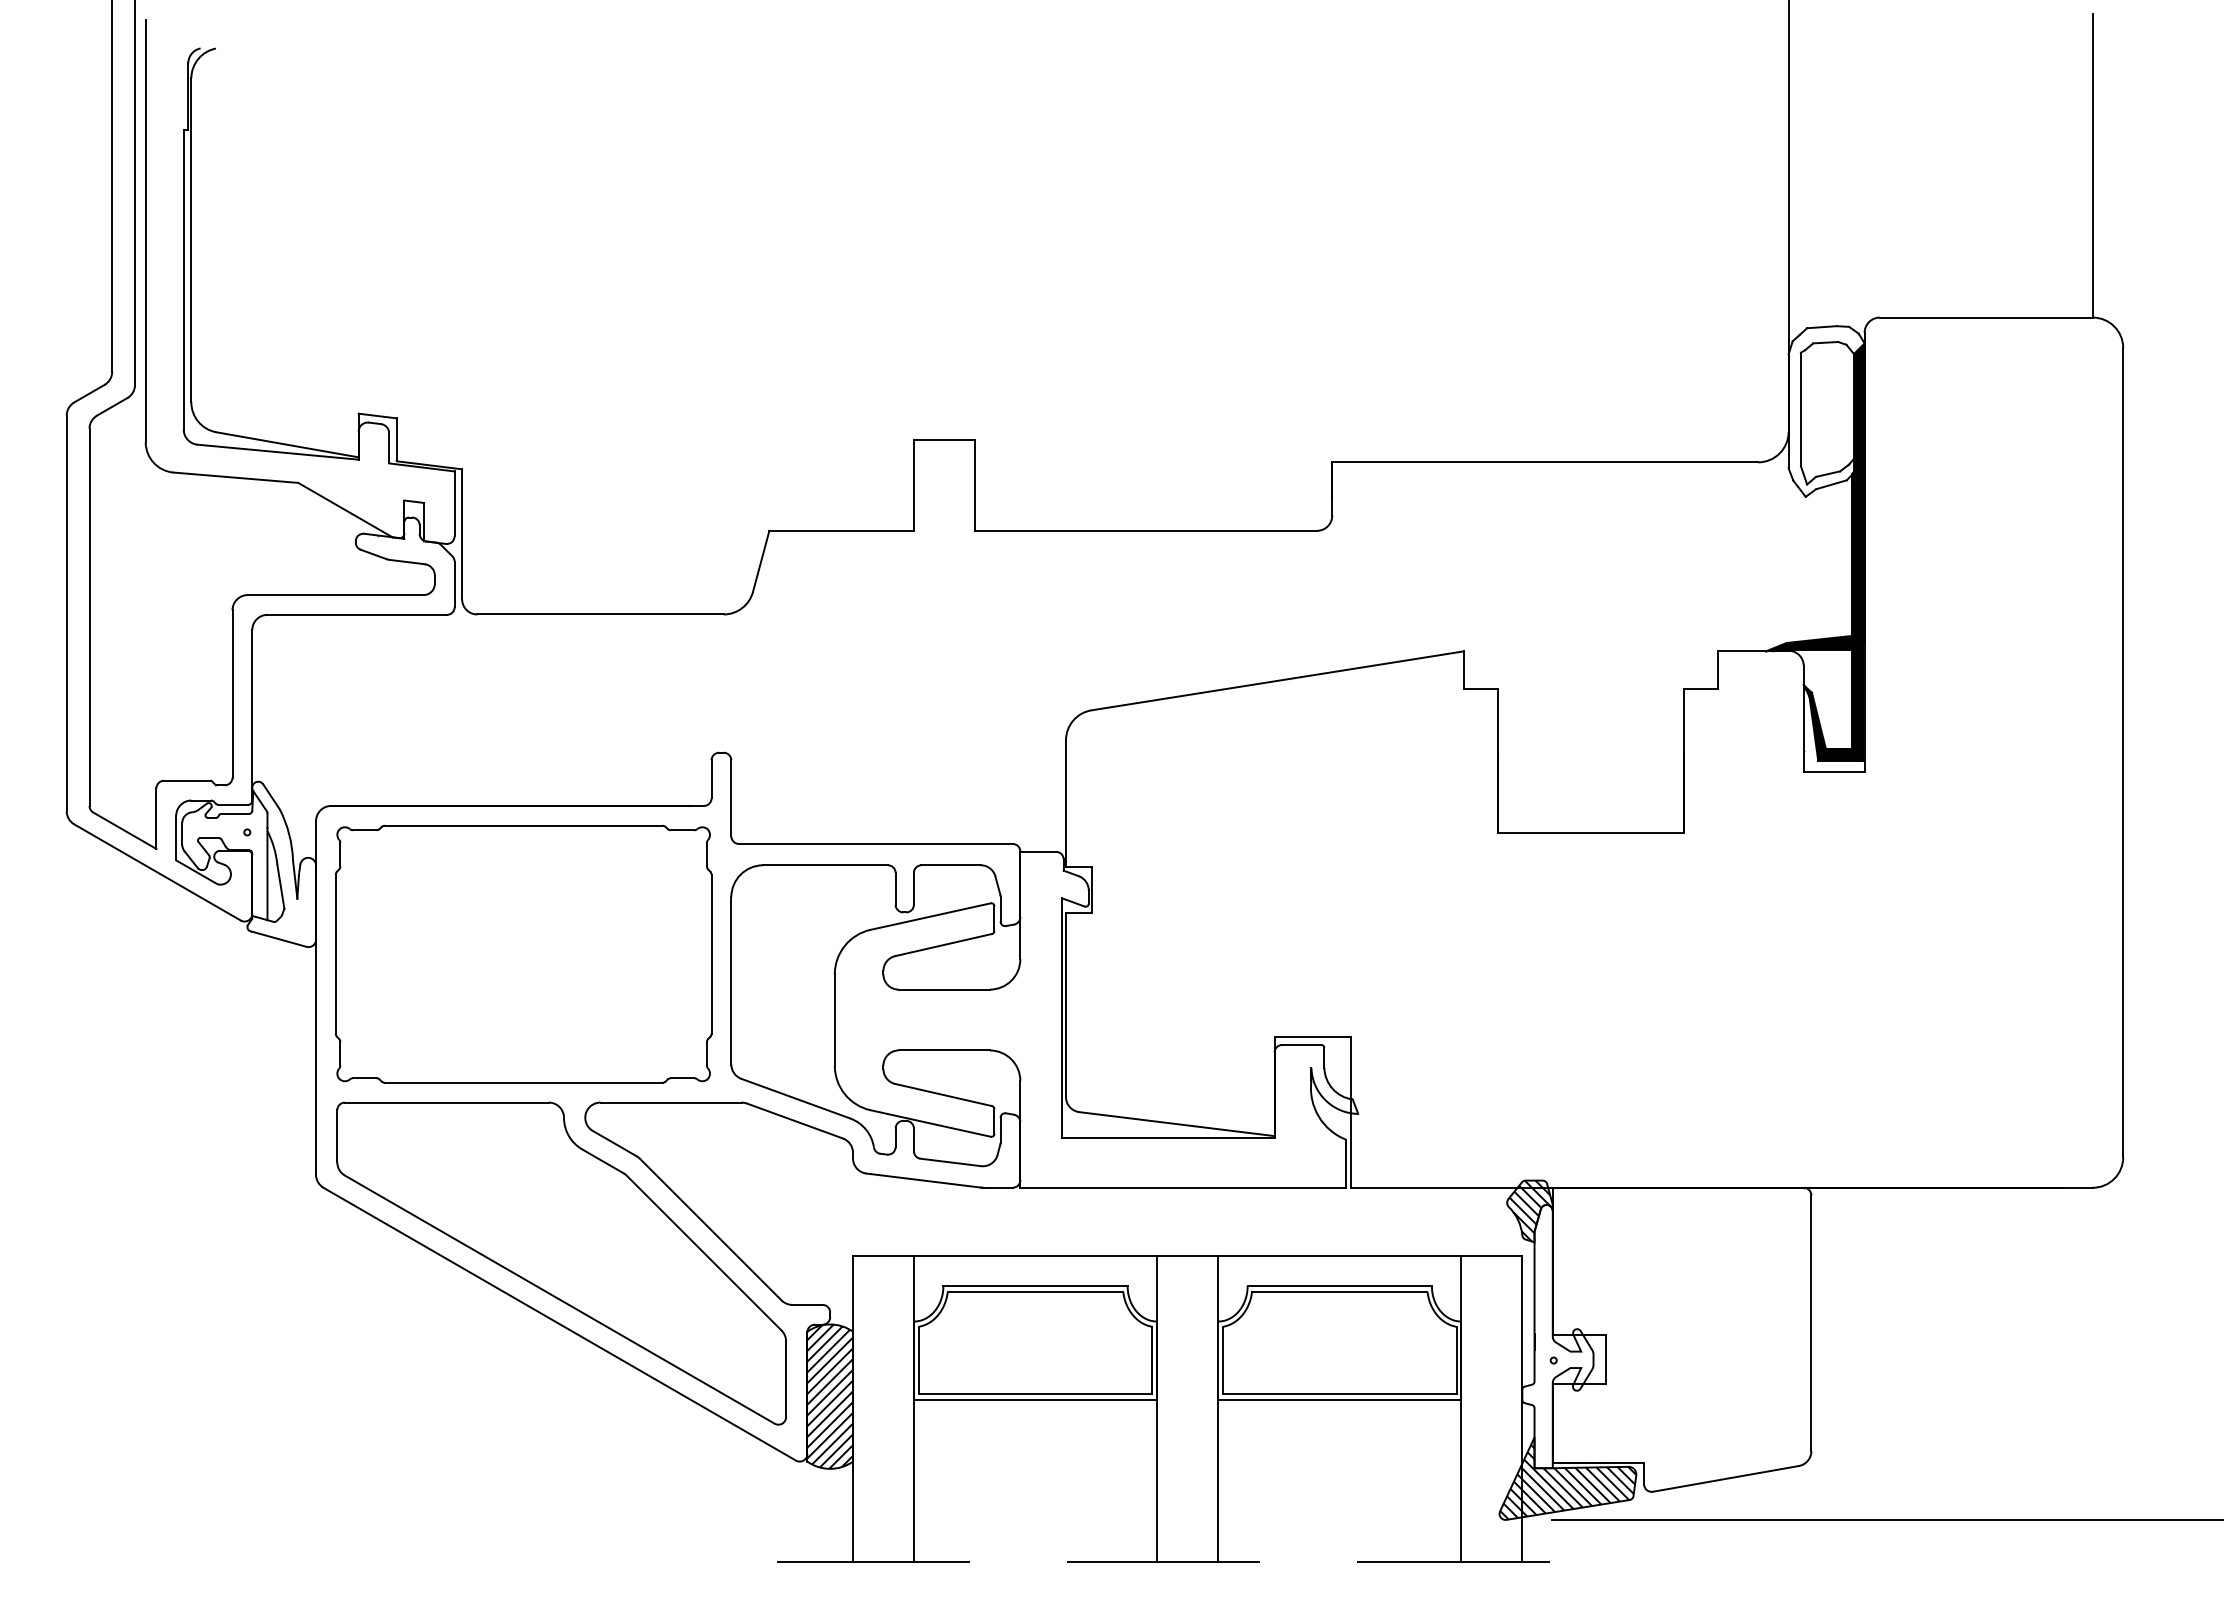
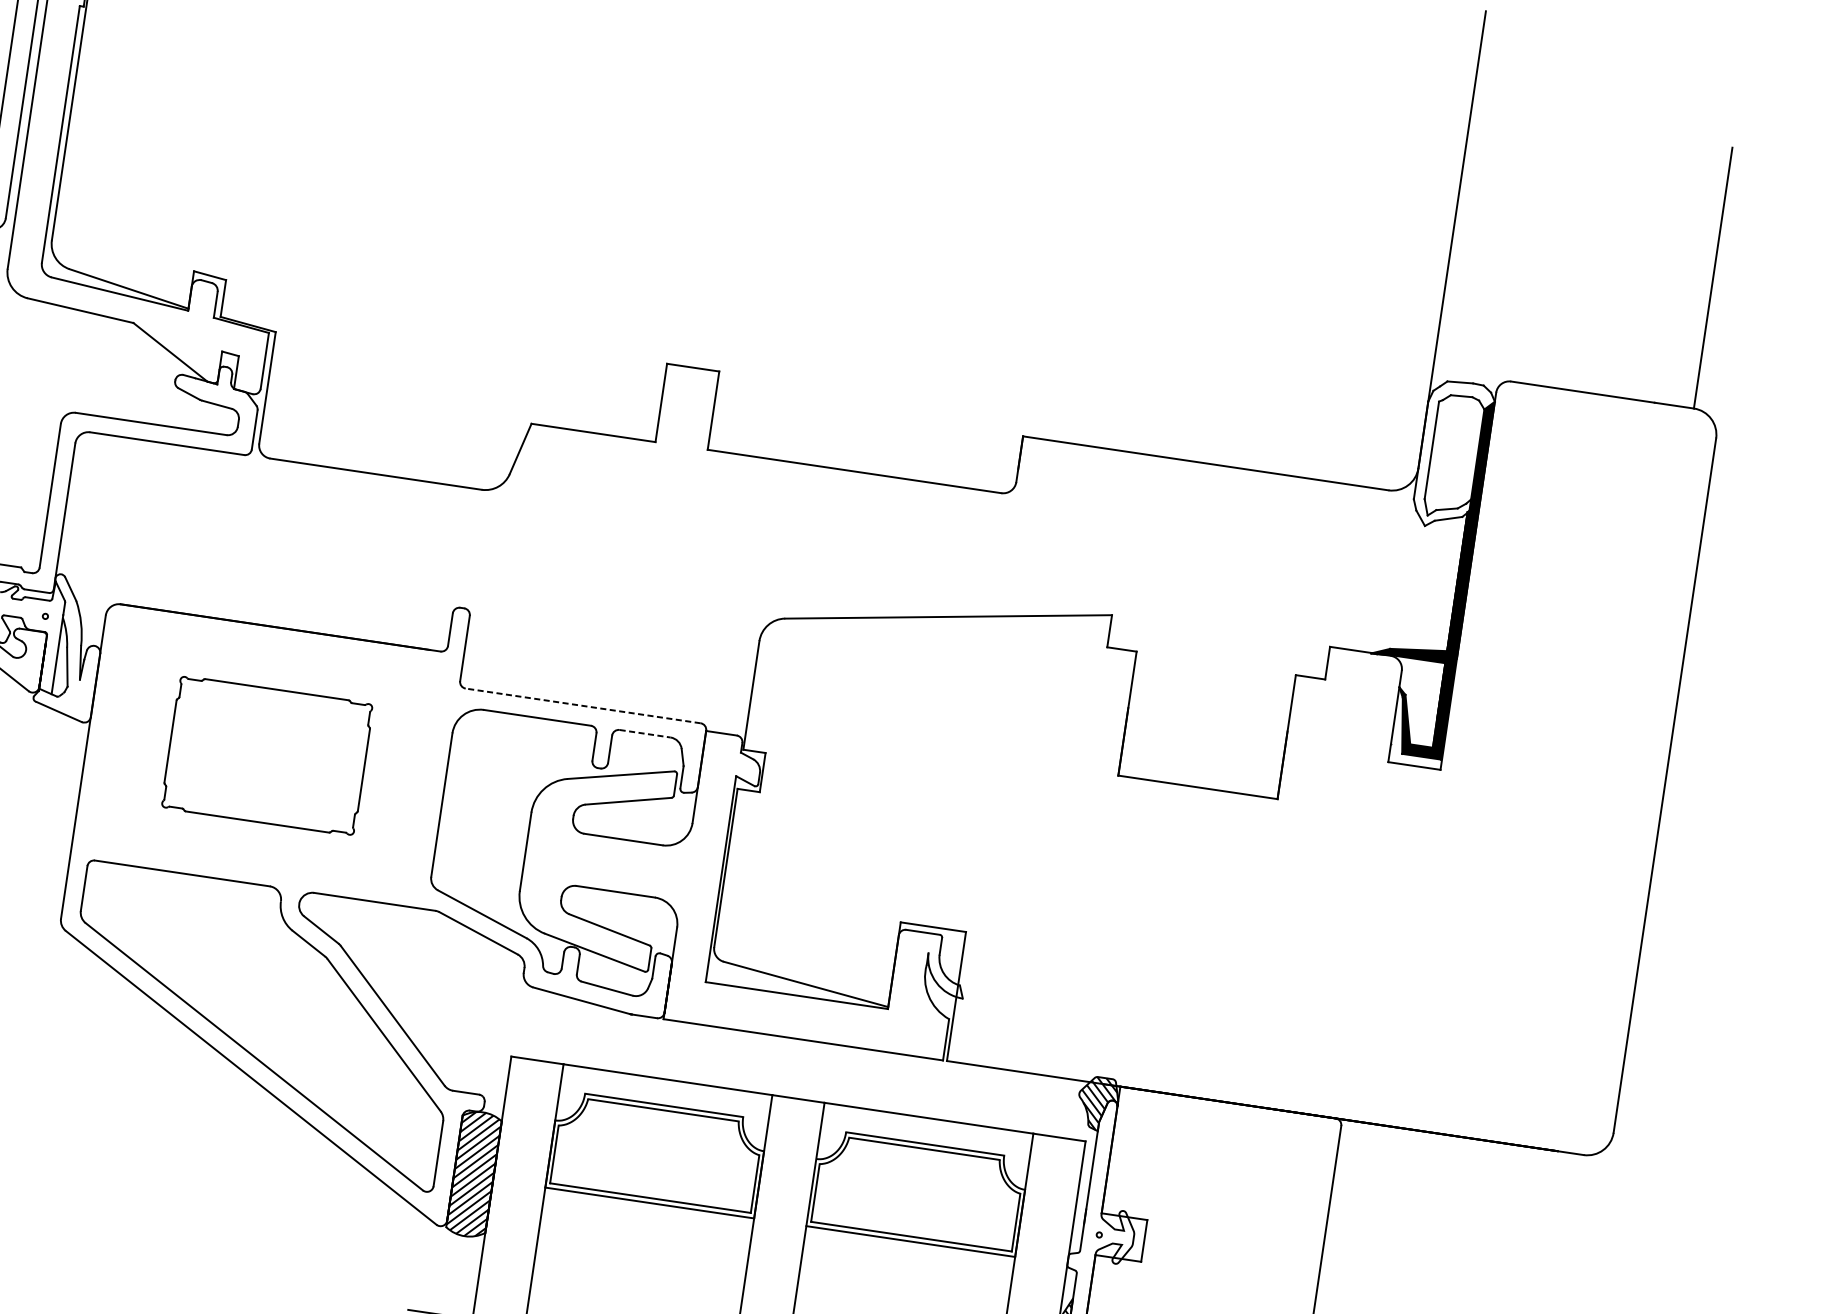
line: (875, 843) -> (582, 705), solid -> dashed
line: (951, 865) -> (645, 733), solid -> dashed
part: (523, 953) -> (267, 755), size x0.6

